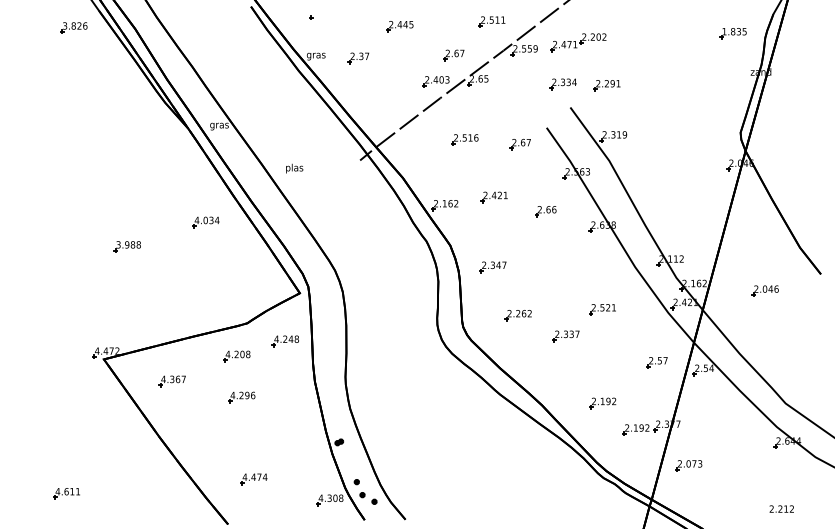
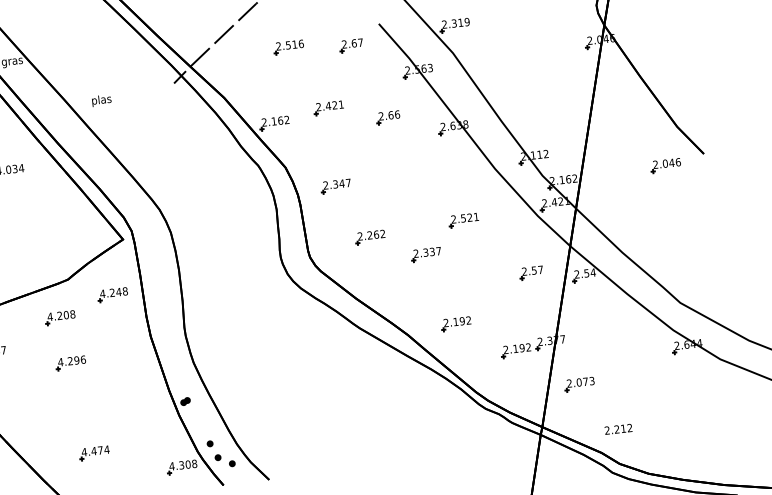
part: (764, 290) -> (664, 165), moved
part: (602, 403) -> (455, 324), moved
text: (781, 508) -> (618, 428), moved

